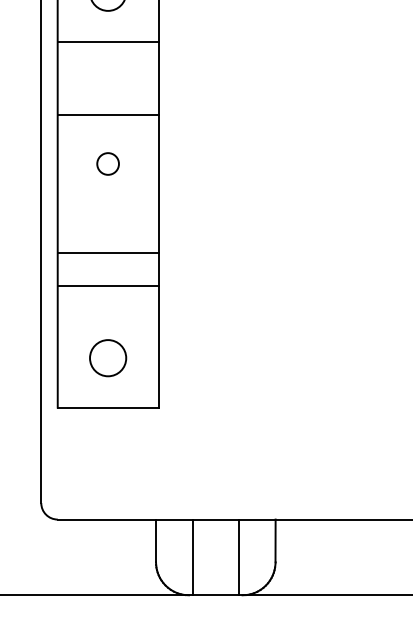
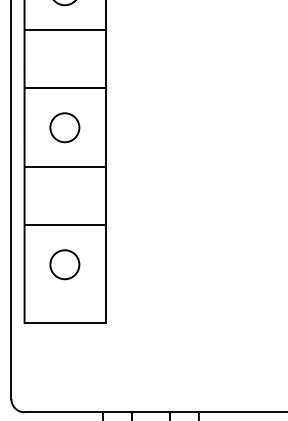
circle: (108, 163) -> (65, 127), size x1.67
line: (108, 253) -> (65, 167), moved
circle: (108, 358) -> (65, 264), moved

